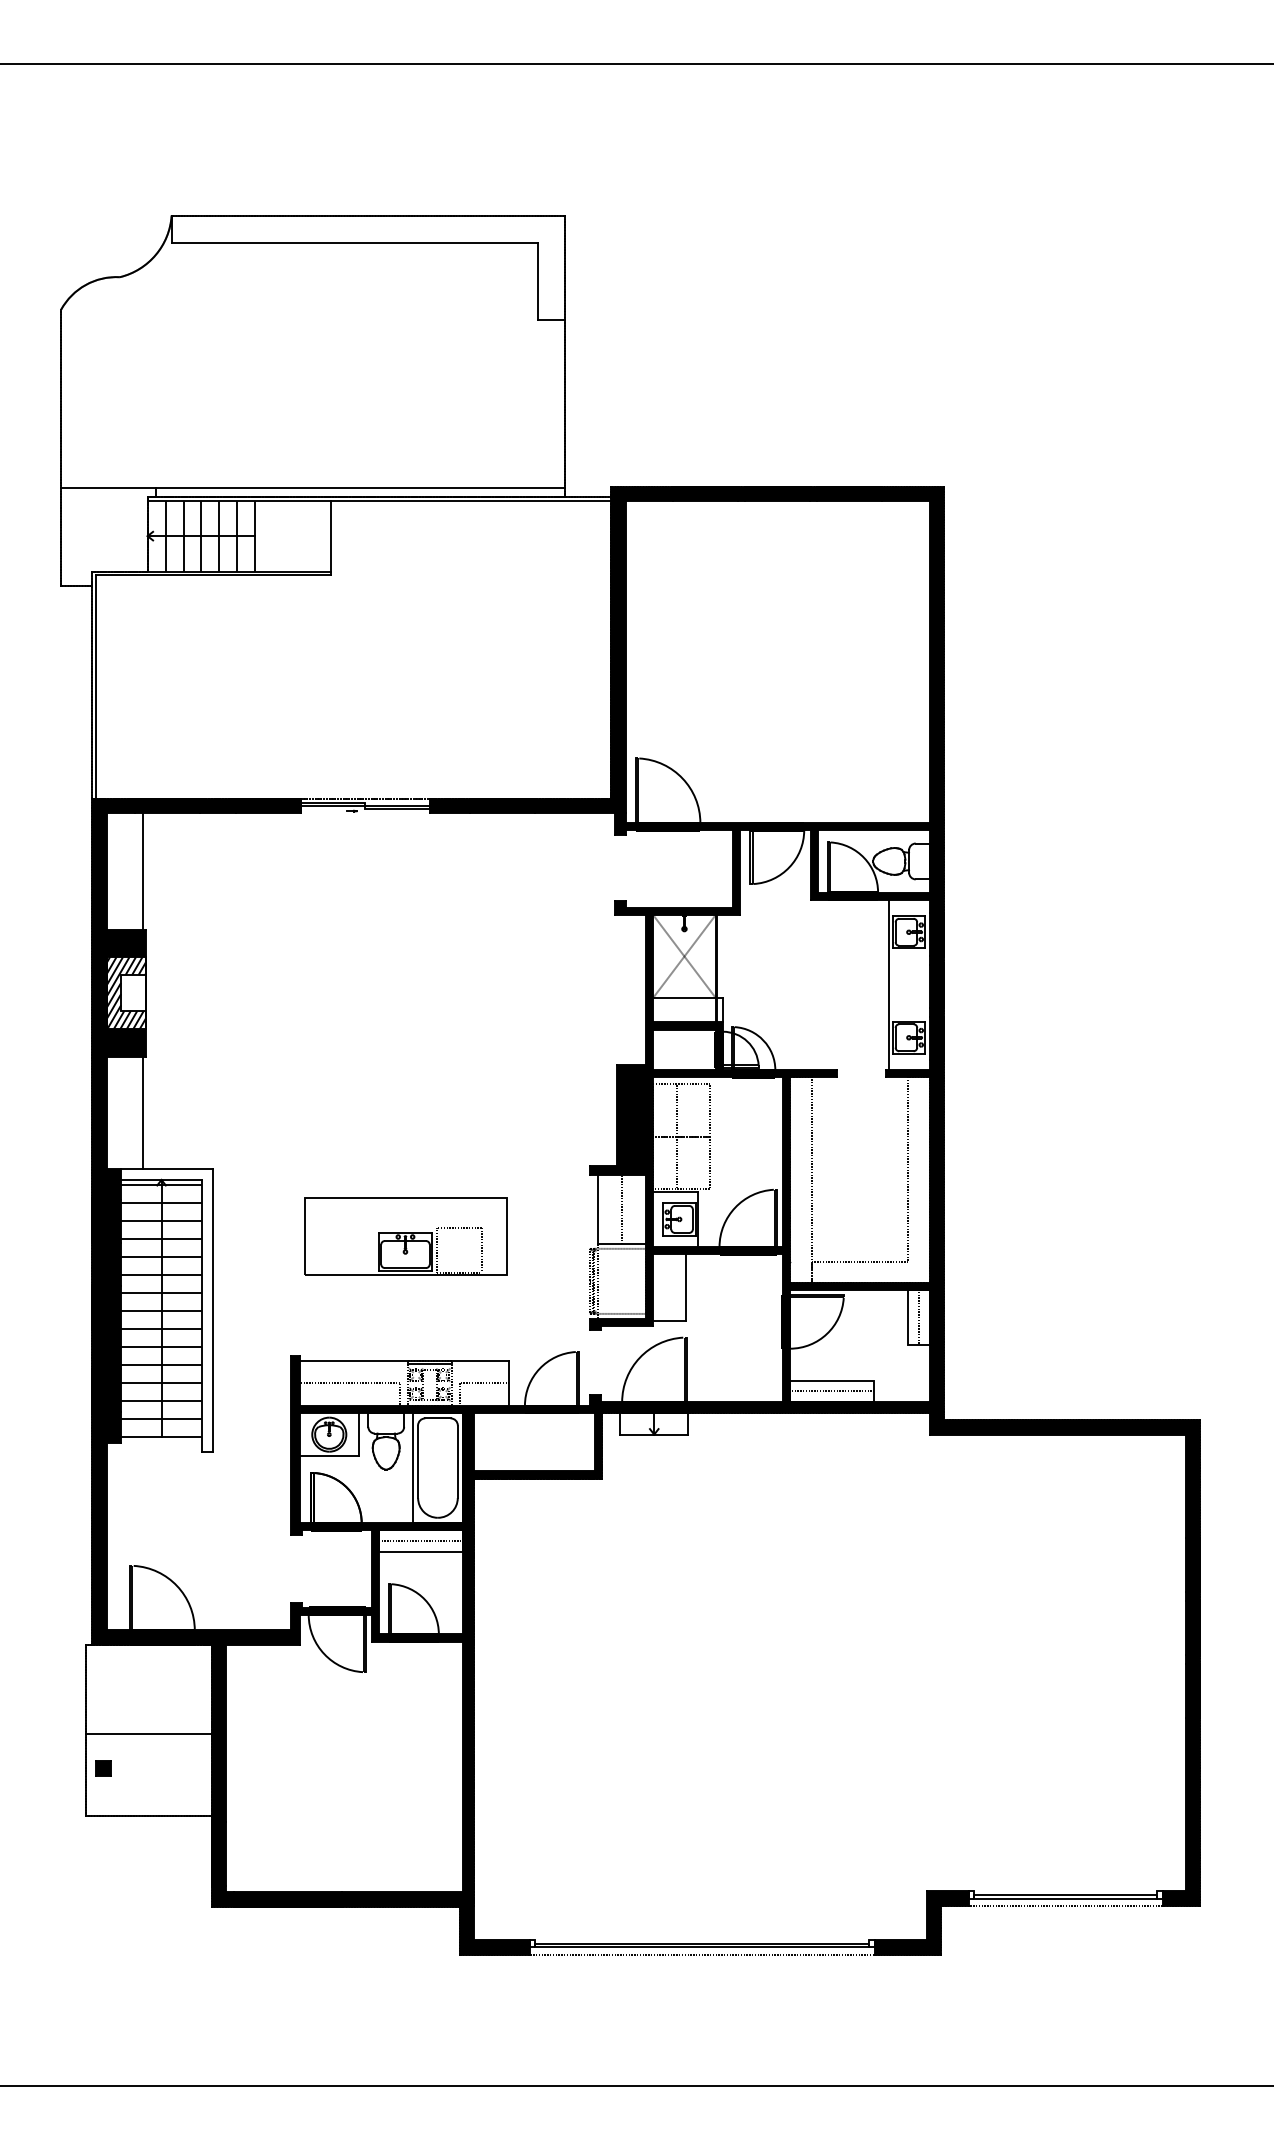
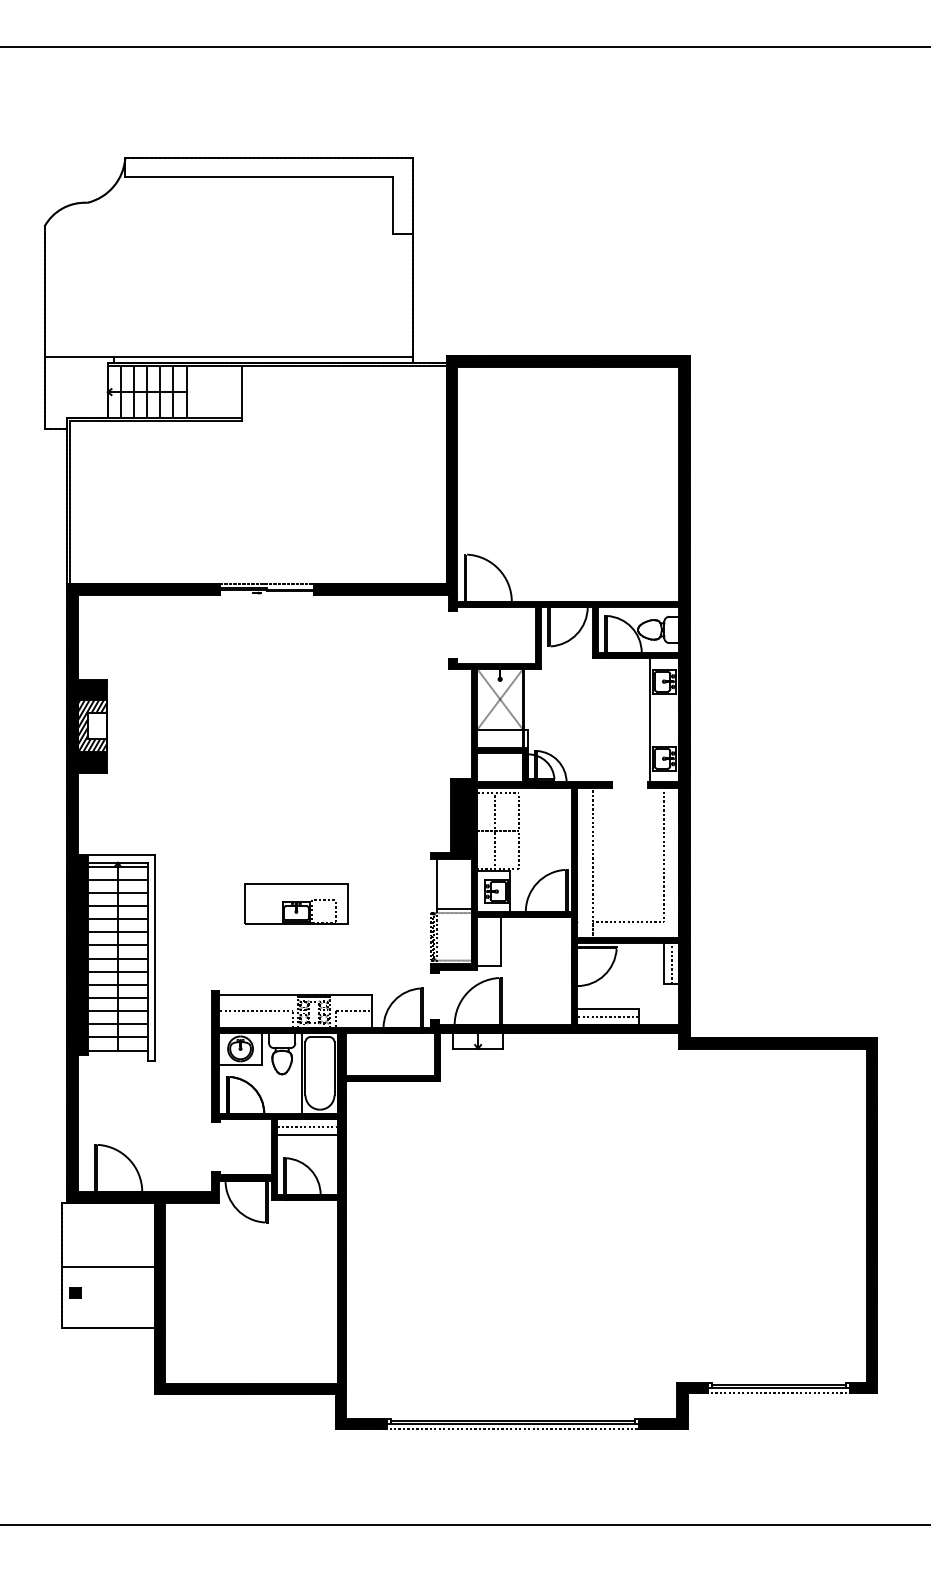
line: (142, 871) -> (104, 637), removed
line: (142, 1112) -> (104, 813), removed
line: (622, 1209) -> (454, 884), removed
part: (405, 1236) -> (296, 904), size x0.7

